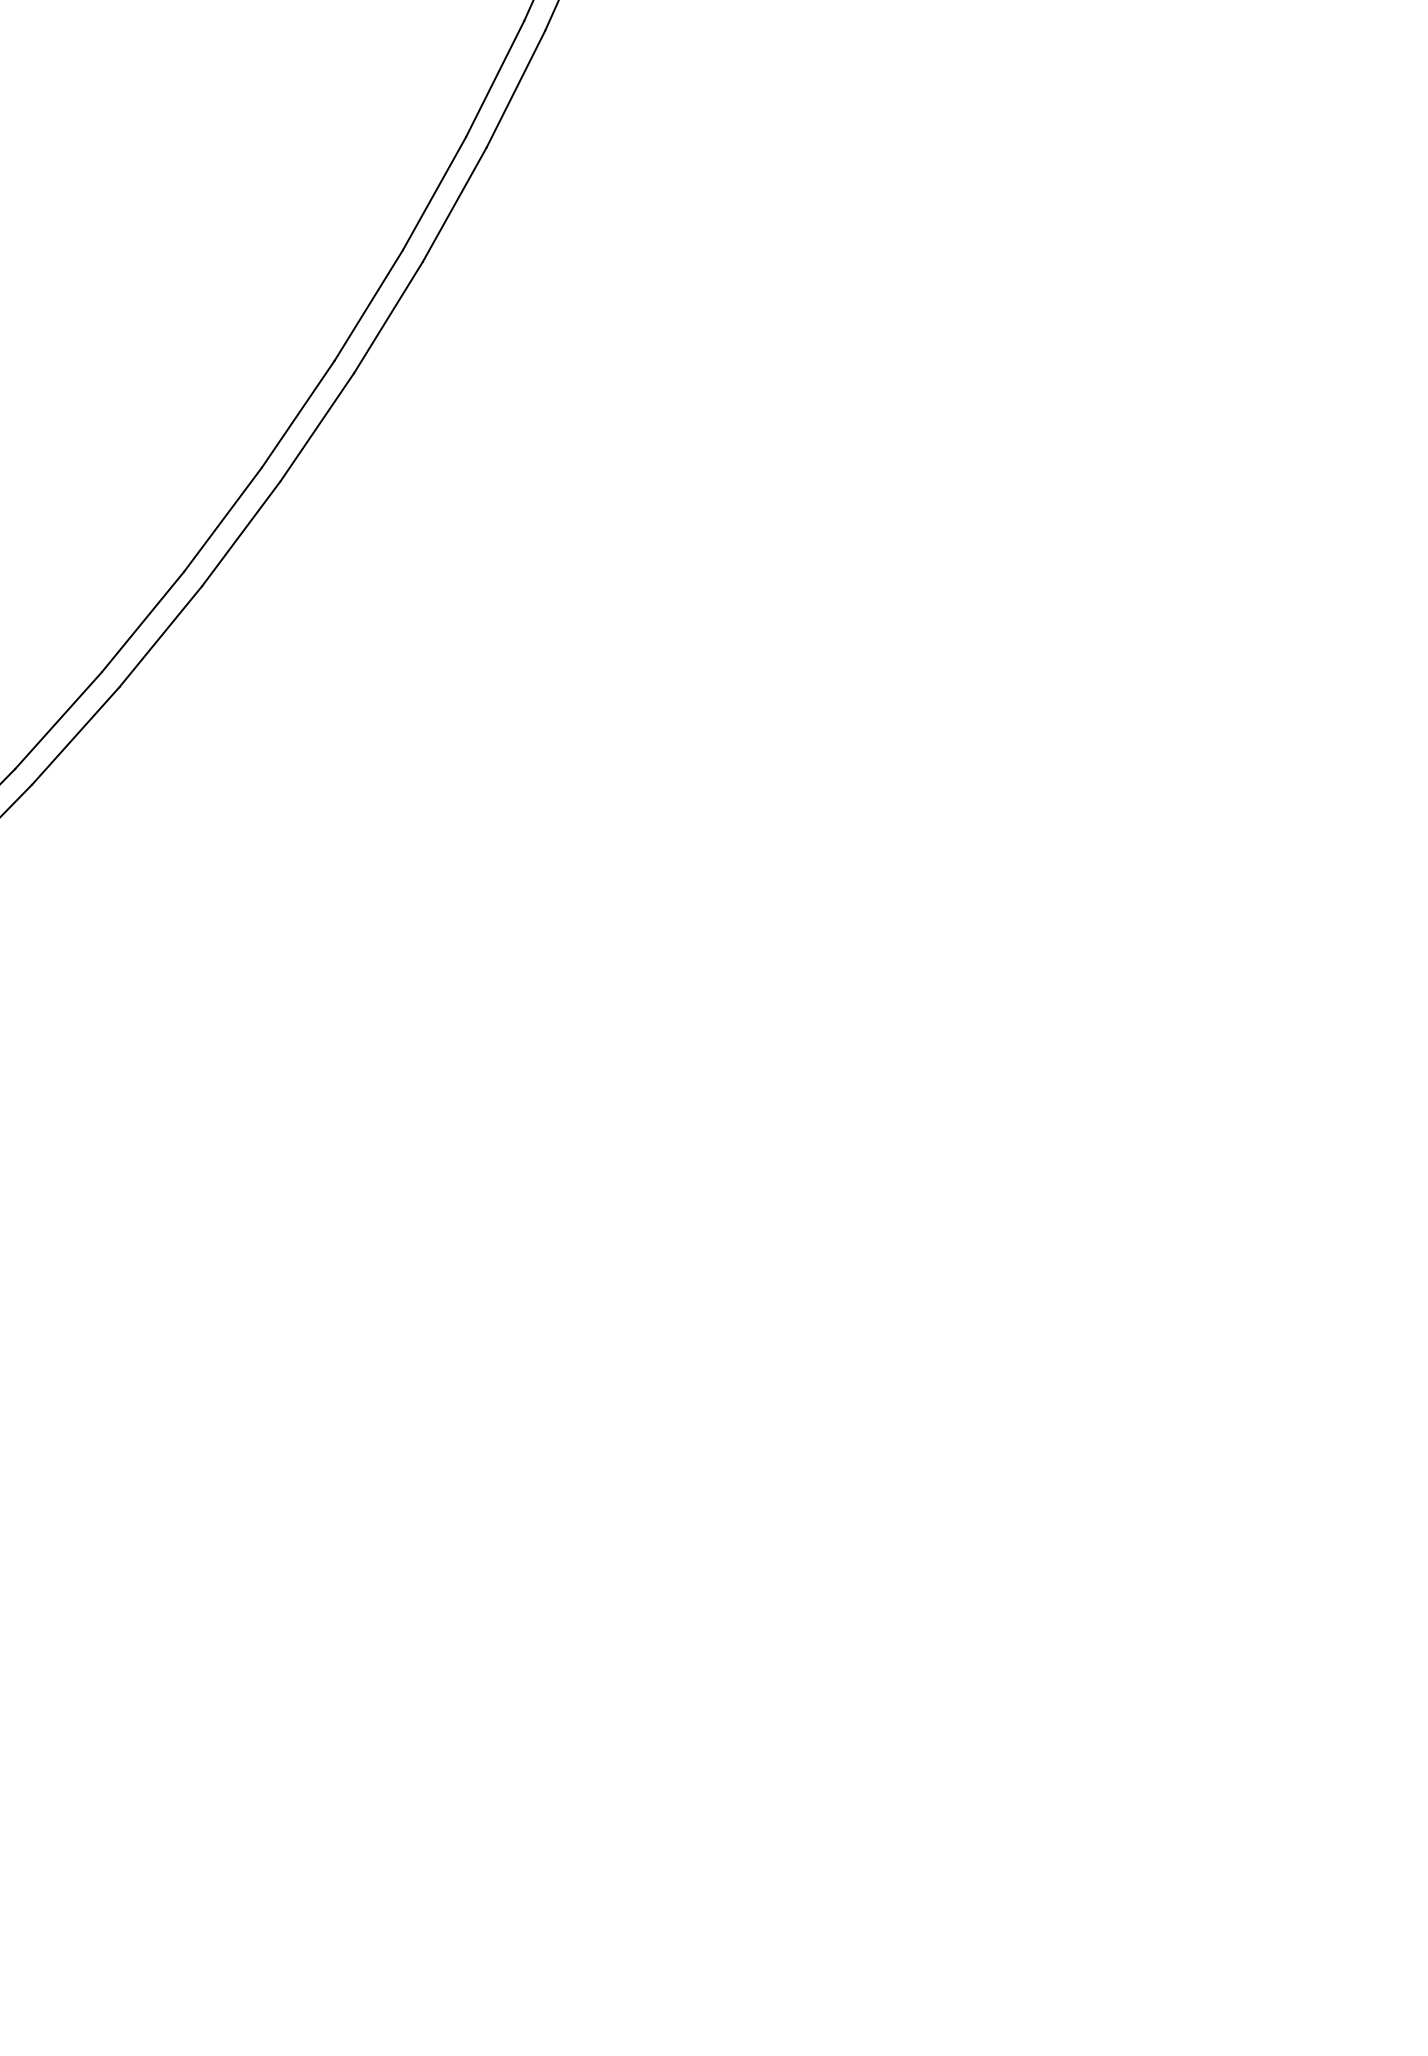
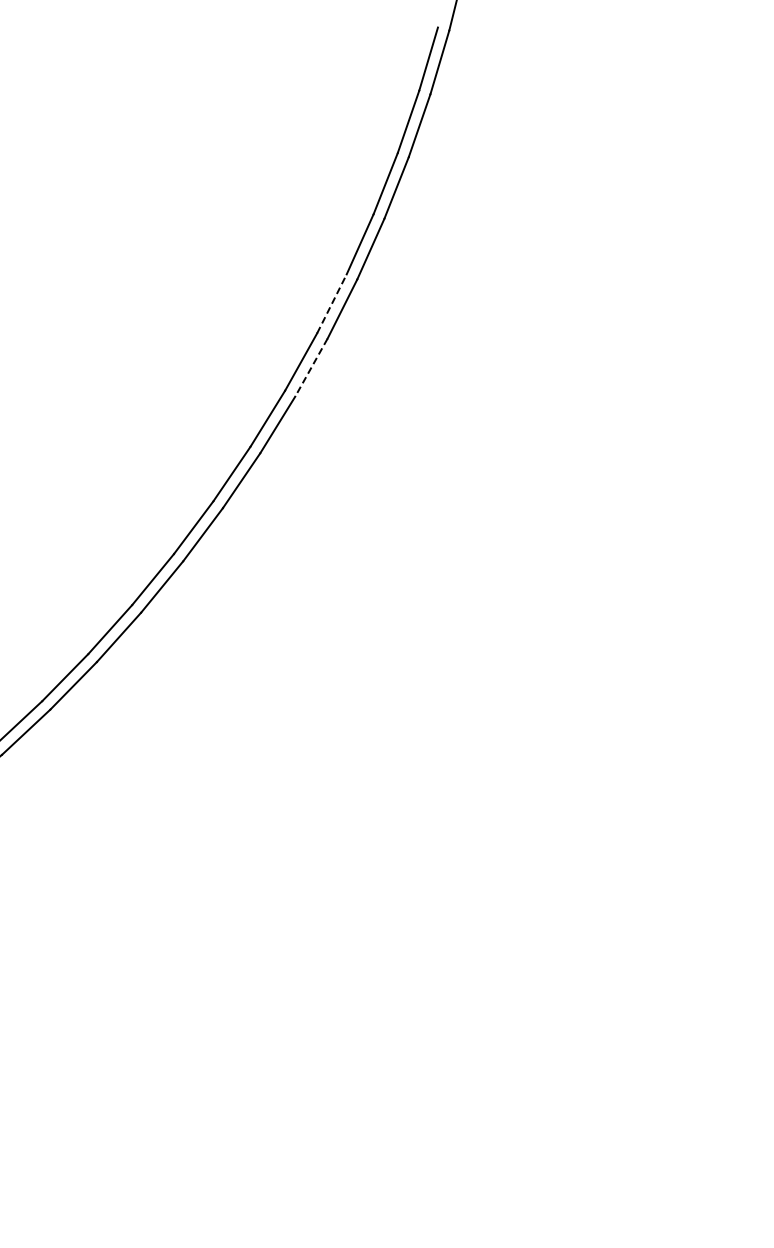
line: (494, 78) -> (331, 303), solid -> dashed
line: (454, 206) -> (311, 368), solid -> dashed

